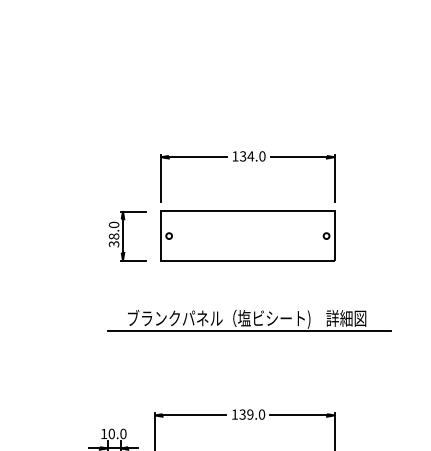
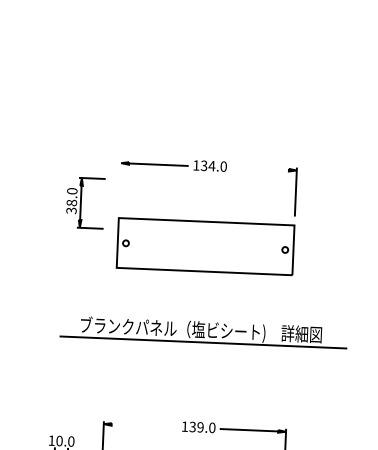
line: (298, 157) -> (260, 169), removed
line: (161, 178) -> (120, 184), removed
part: (127, 236) -> (85, 203), moved
line: (194, 415) -> (144, 425), removed

